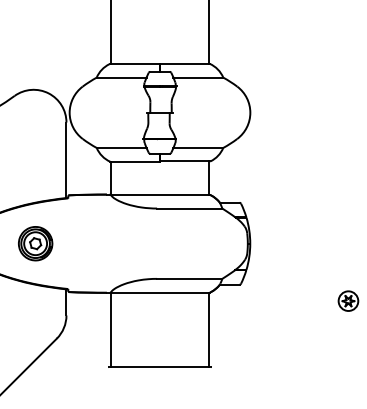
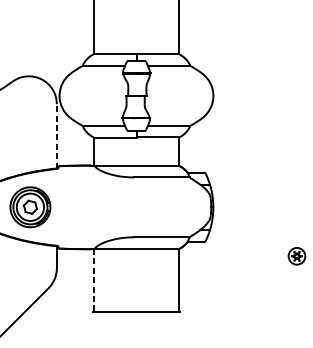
line: (66, 160) -> (56, 136), solid -> dashed
part: (35, 243) -> (30, 207), size x1.4
line: (110, 330) -> (94, 281), solid -> dashed

